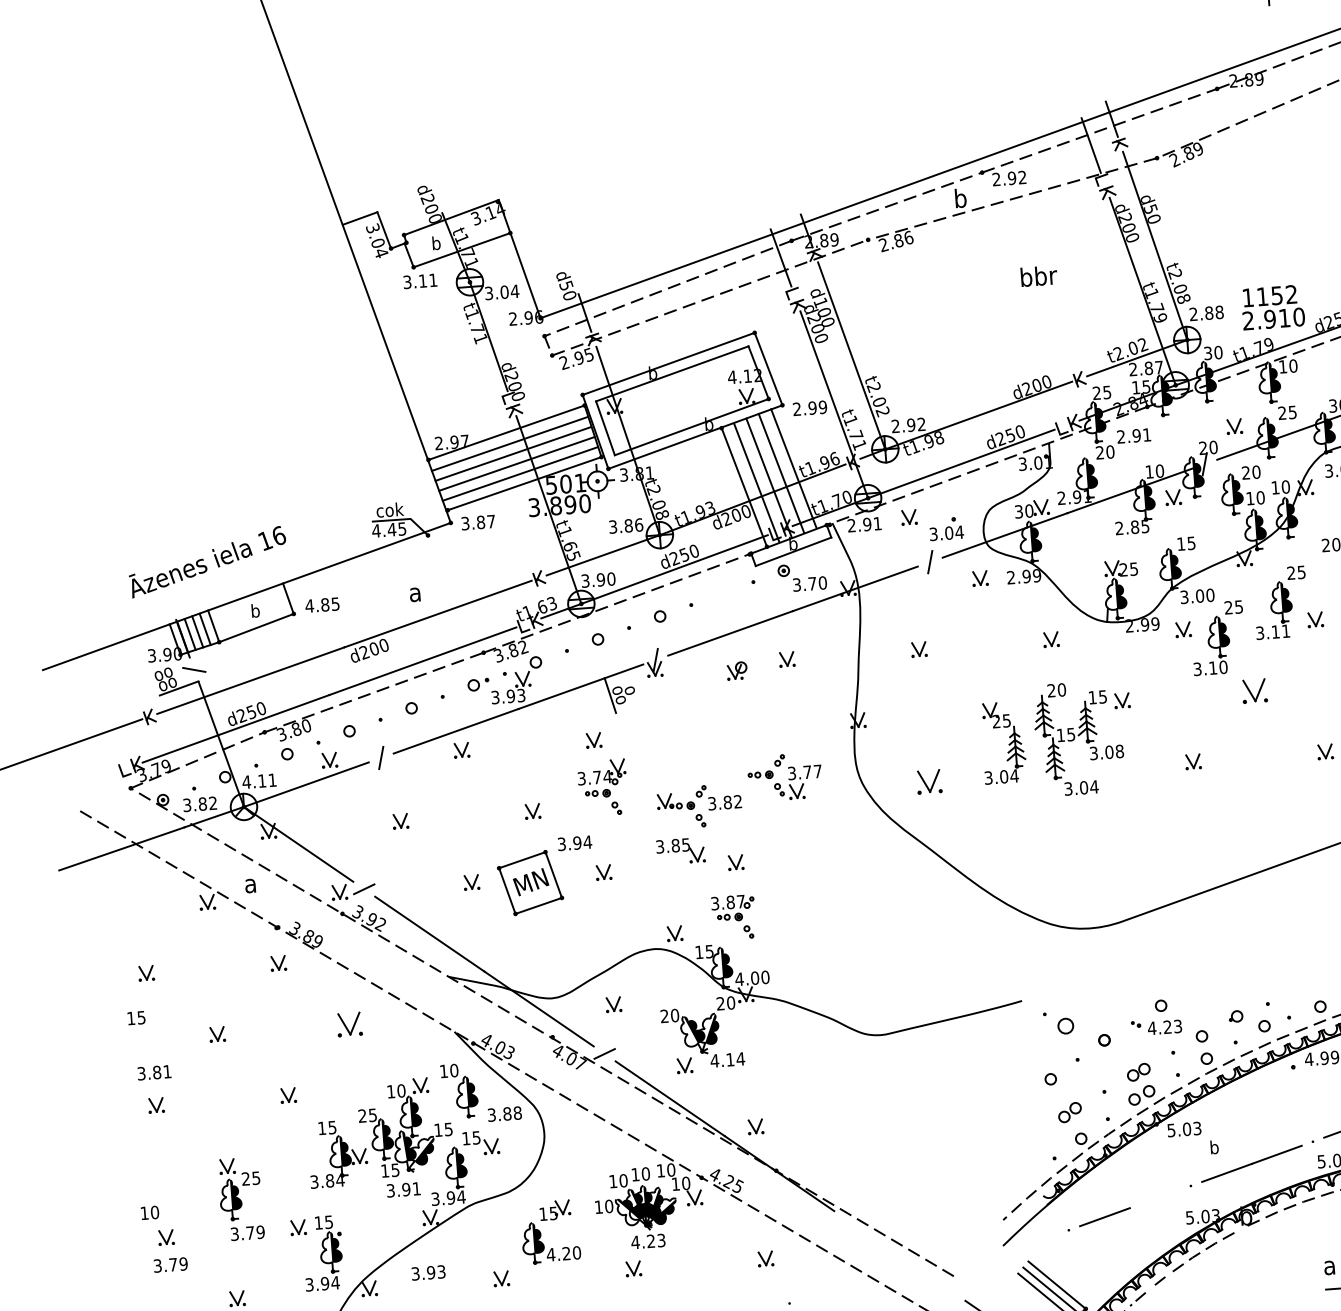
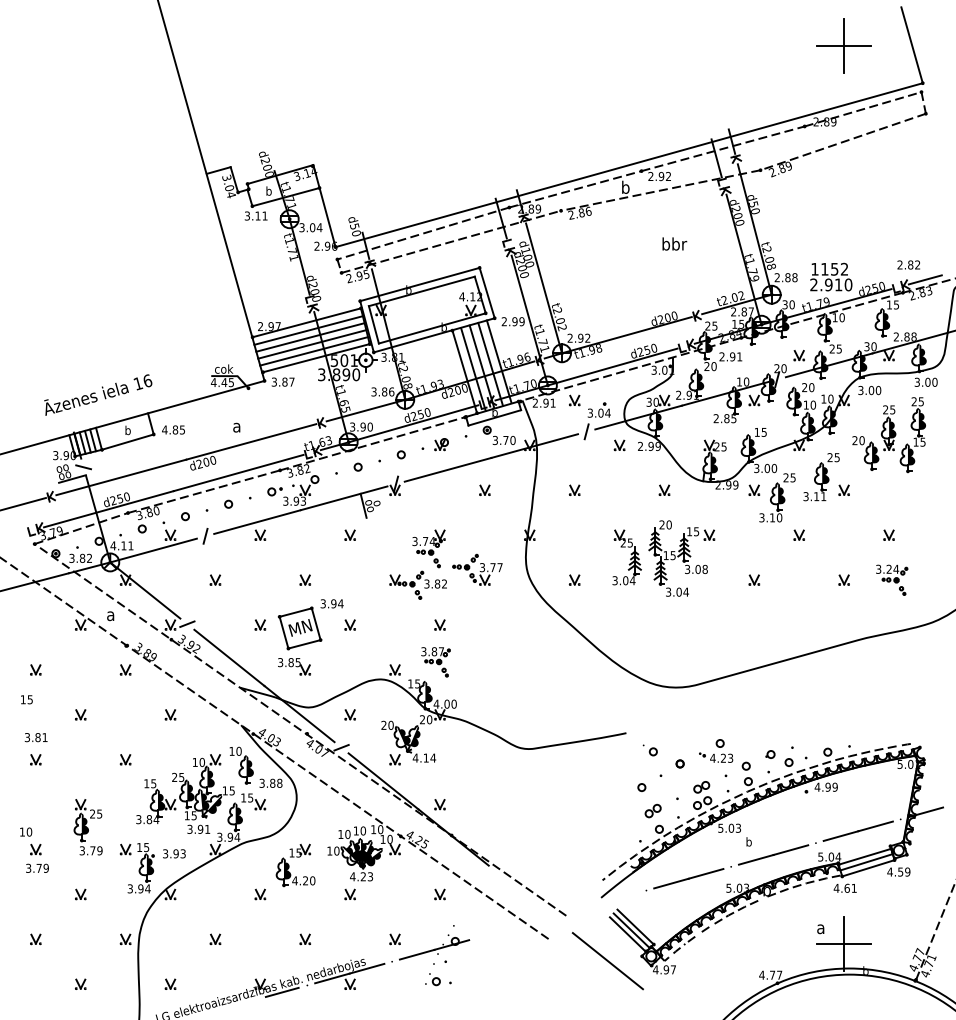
part: (737, 670) -> (441, 444), moved
part: (1253, 689) -> (798, 534), size x0.62
part: (928, 780) -> (574, 579), size x0.62
part: (602, 787) -> (428, 548), moved
part: (681, 851) -> (294, 666), moved
part: (349, 1023) -> (170, 714), size x0.62
part: (1057, 1023) -> (649, 750), size x0.71
line: (1153, 1198) -> (705, 873), added
text: (428, 1272) -> (174, 853), moved

